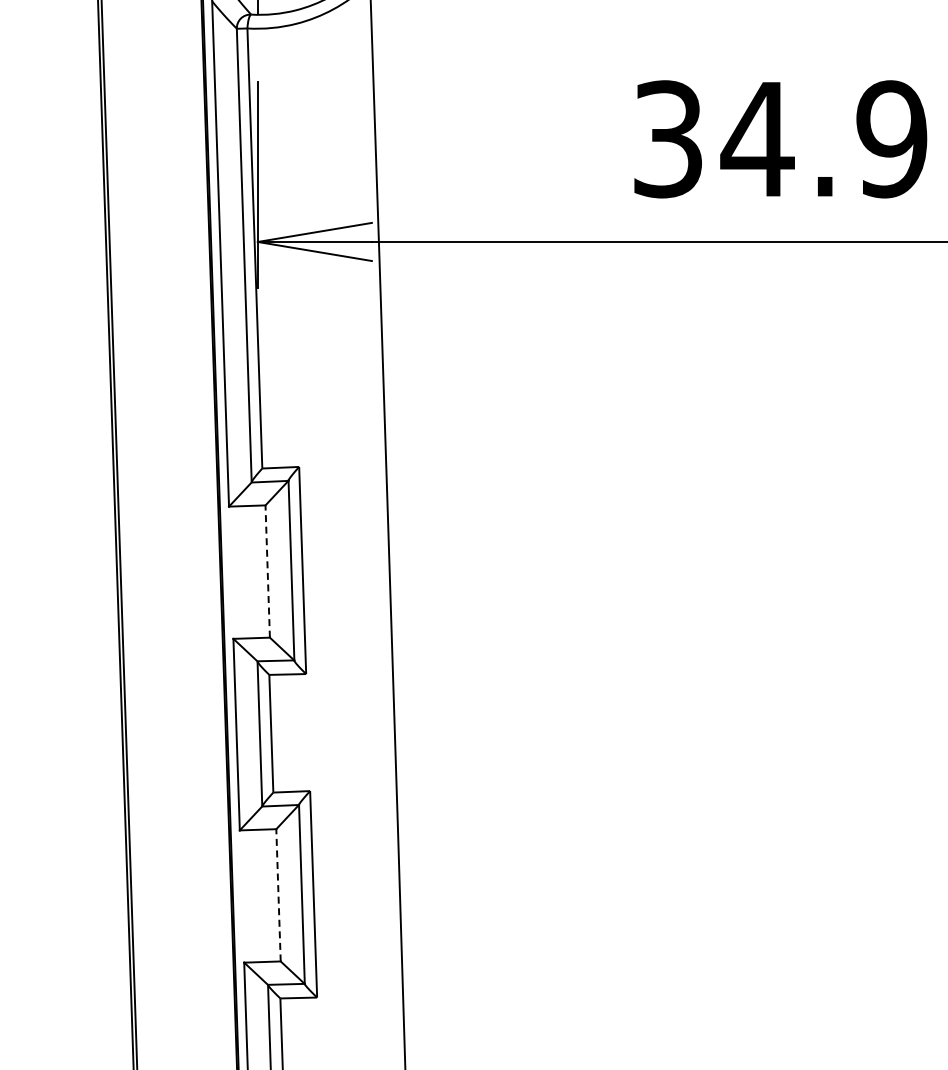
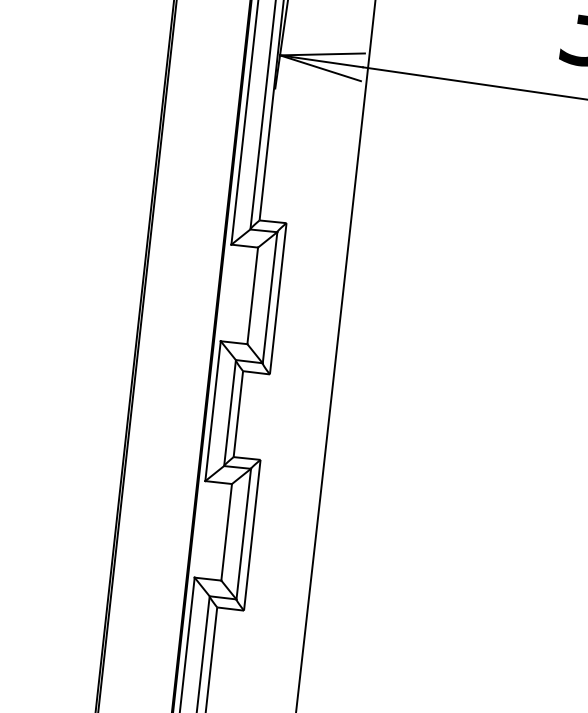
line: (267, 571) -> (252, 295), dashed -> solid
line: (278, 894) -> (226, 531), dashed -> solid

